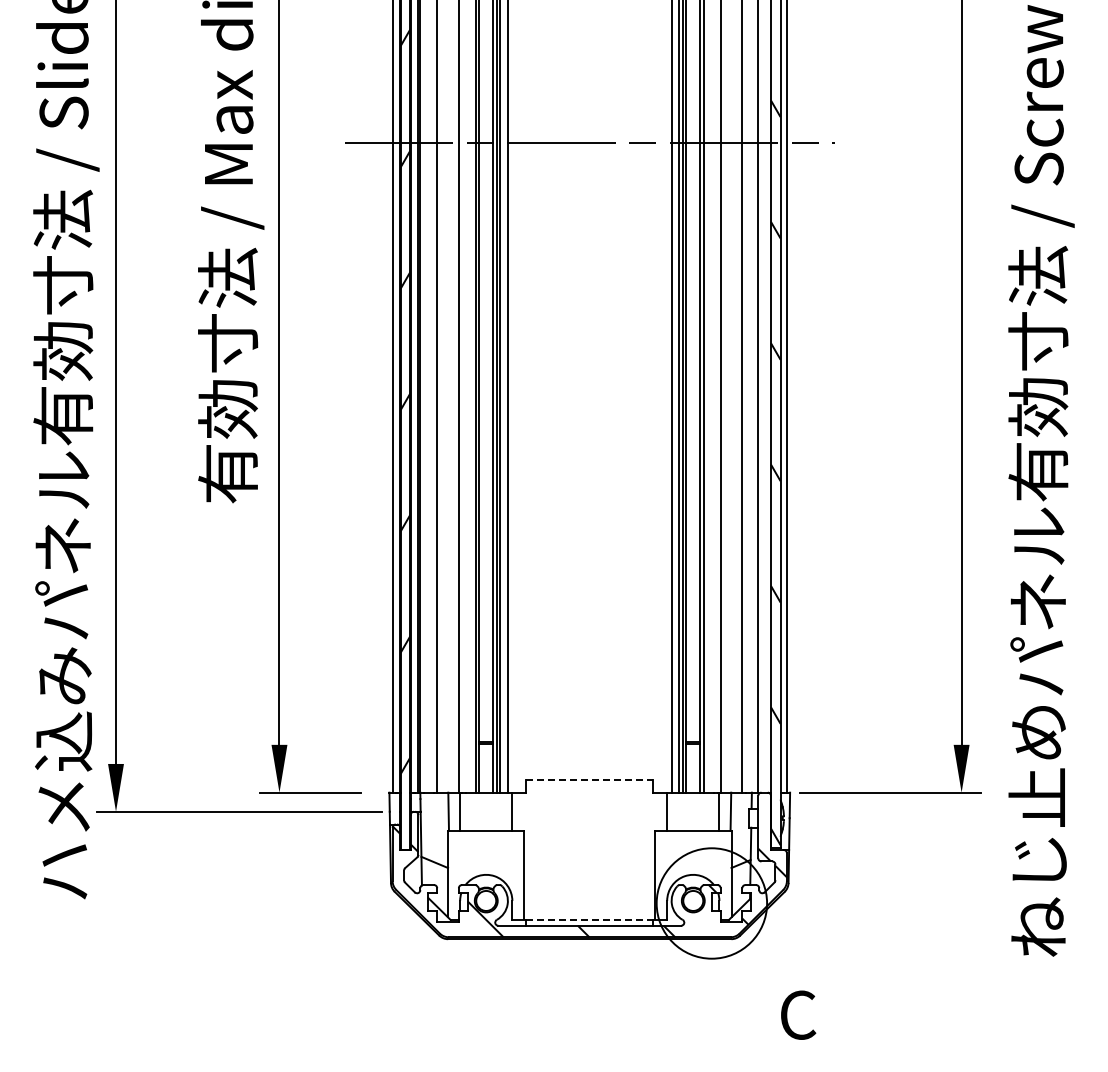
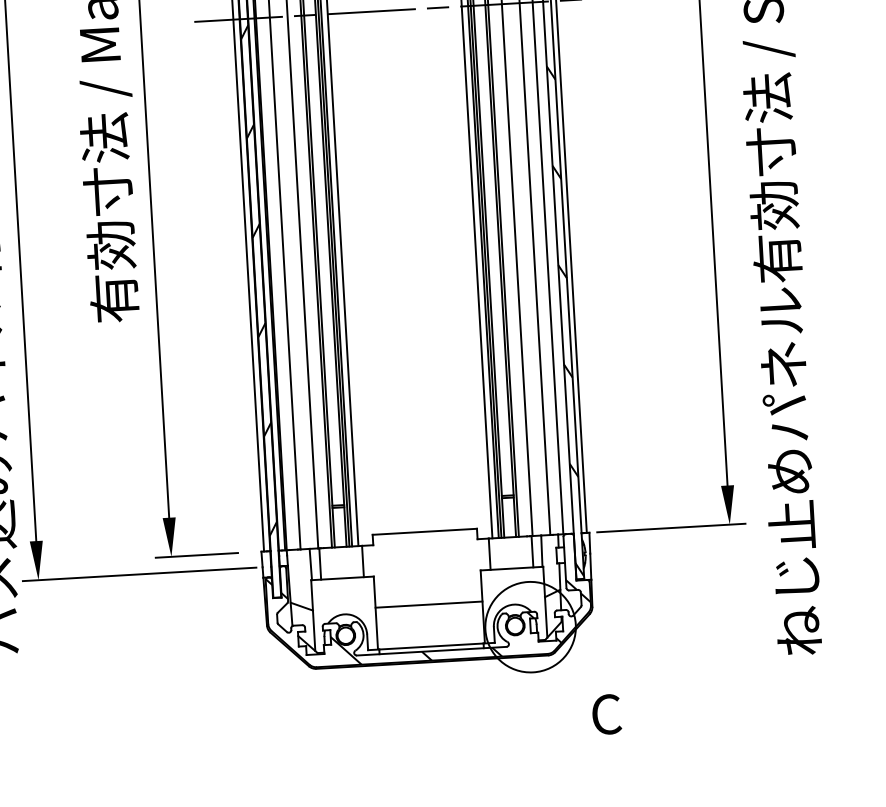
line: (589, 779) -> (424, 531), dashed -> solid
line: (589, 868) -> (428, 604), added
line: (589, 920) -> (431, 646), dashed -> solid

